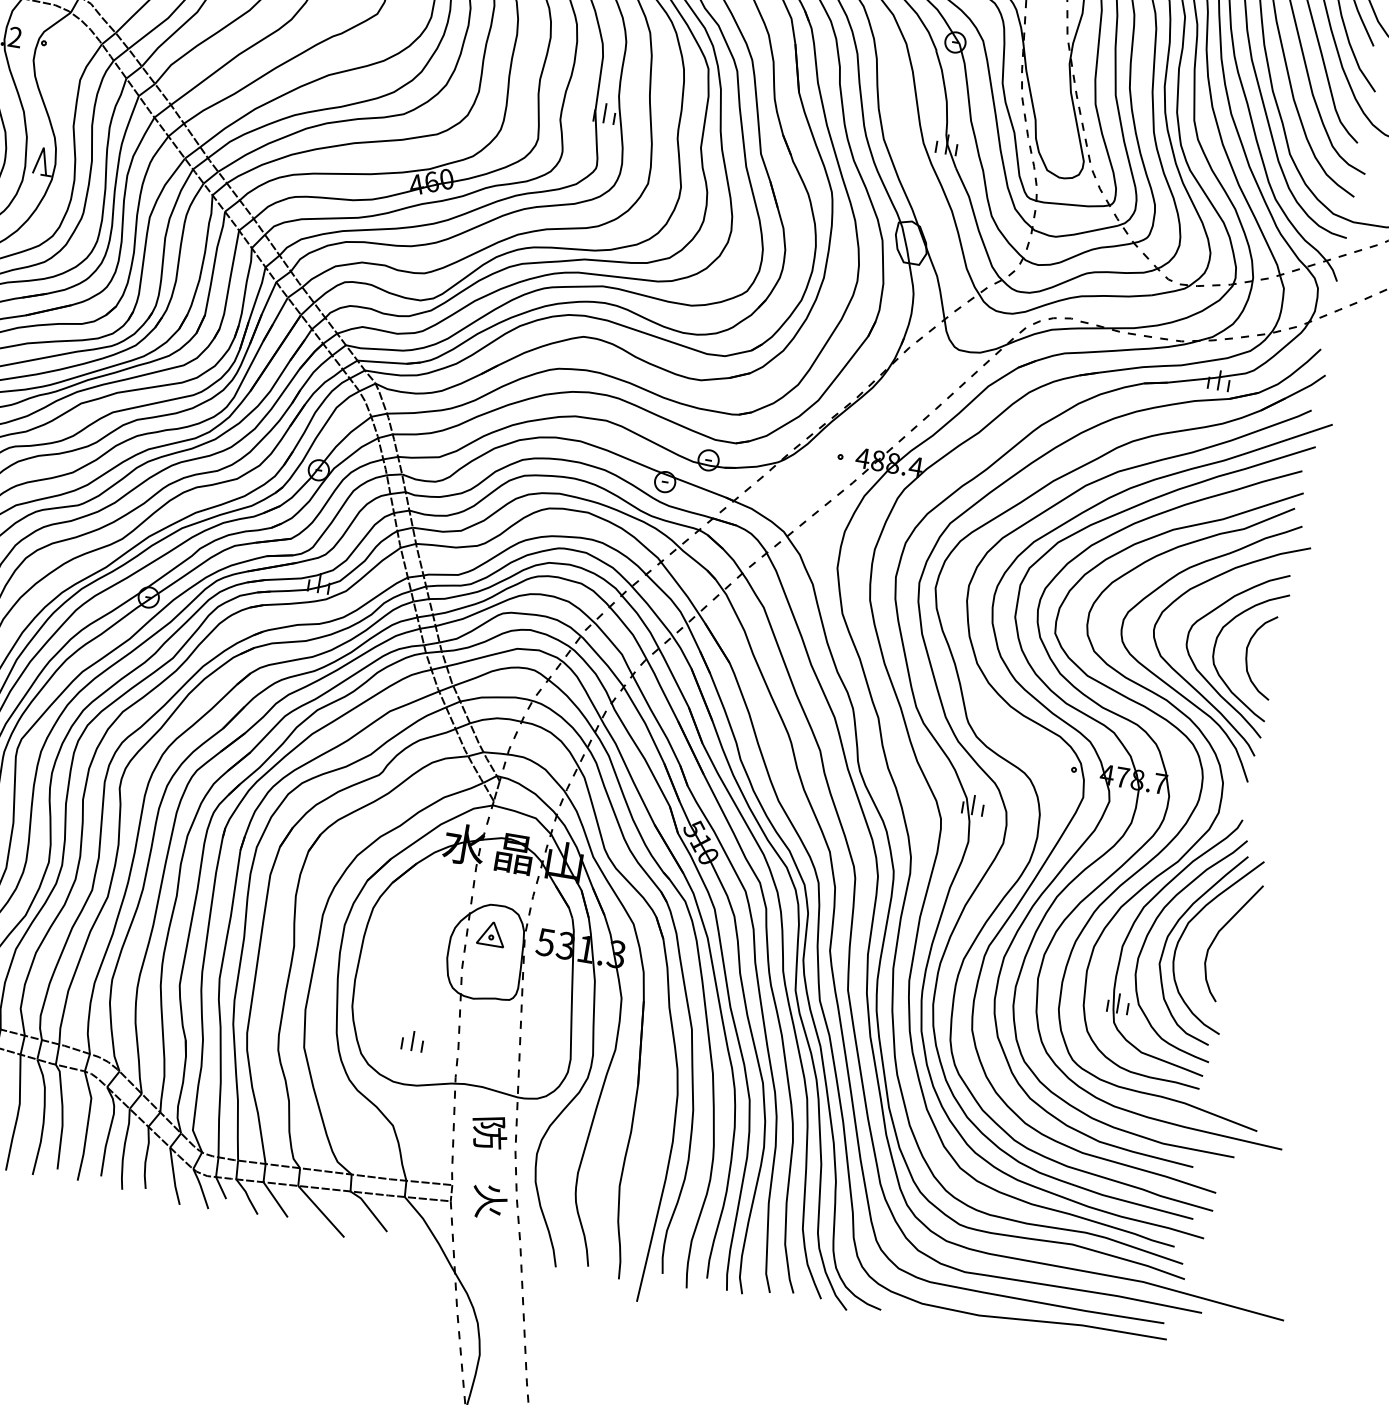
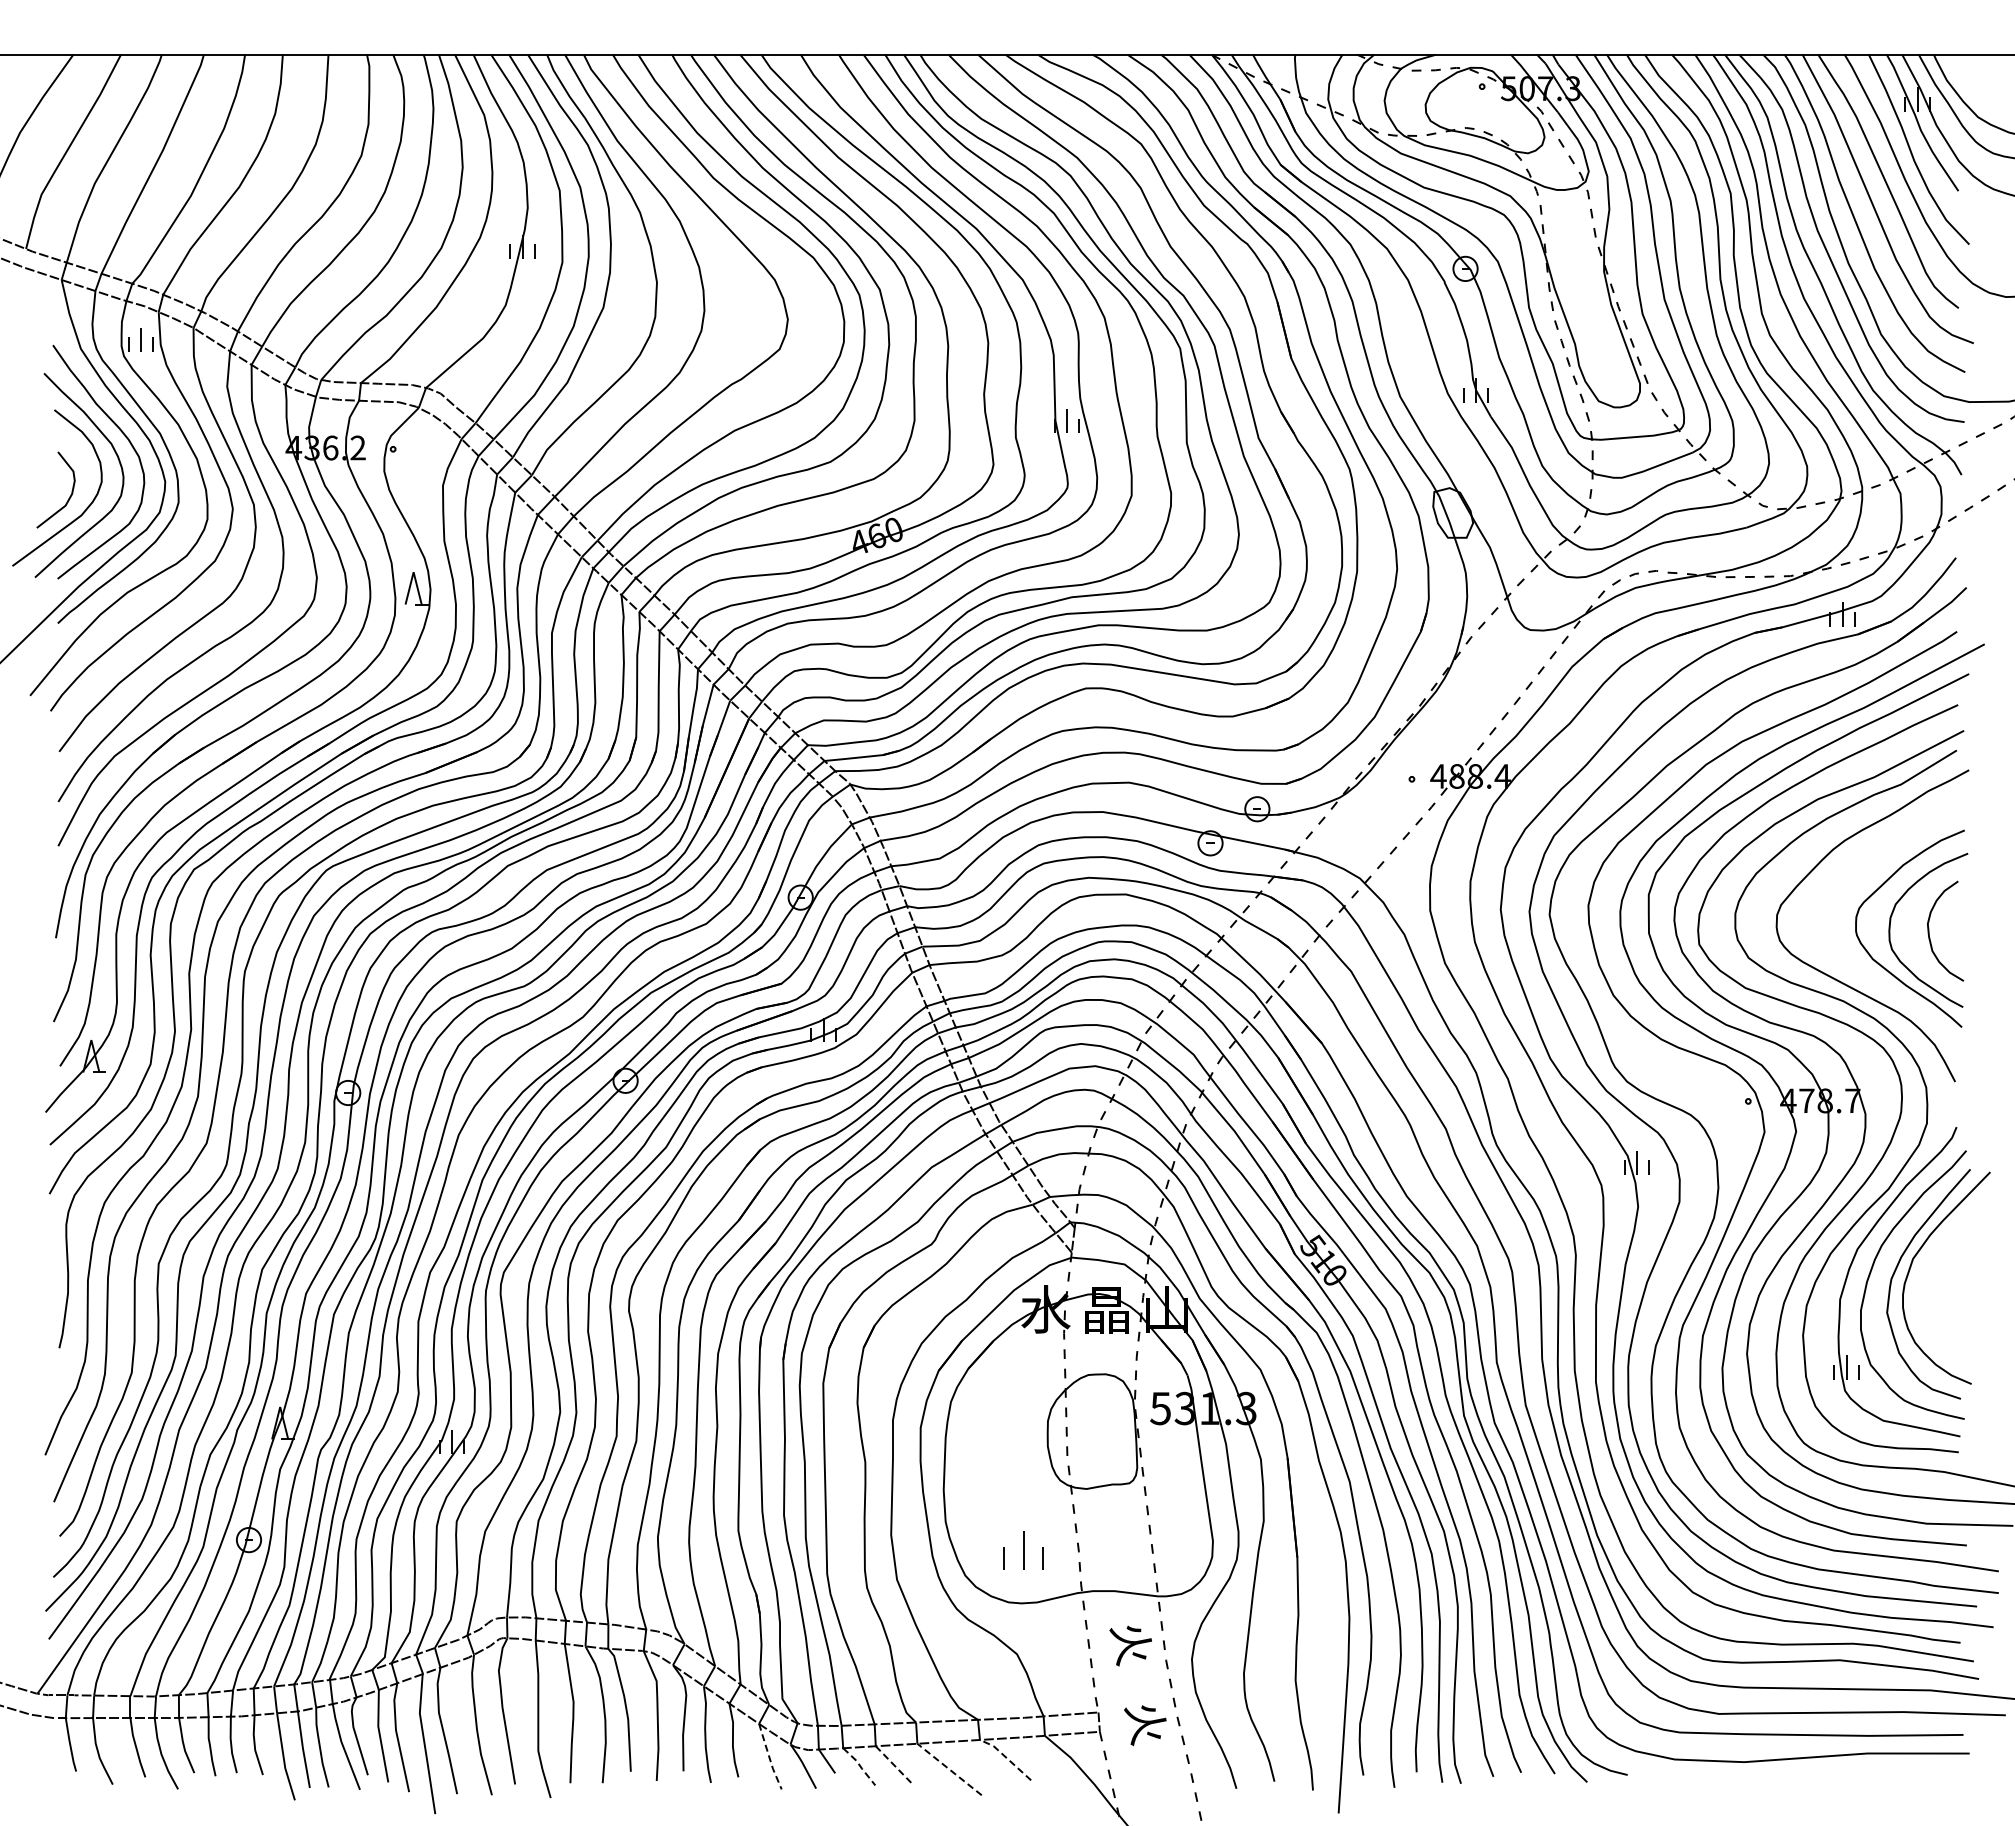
curve: (1187, 681) -> (1864, 974), removed
part: (491, 933) -> (1095, 1408), removed
curve: (1218, 934) -> (1950, 1266), removed
part: (412, 1040) -> (1023, 1550), size x1.6
text: (489, 1133) -> (1131, 1644), 防 -> 火
line: (174, 1176) -> (769, 1757), solid -> dashed
line: (248, 1196) -> (860, 1766), solid -> dashed
line: (275, 1199) -> (893, 1764), solid -> dashed
line: (370, 1209) -> (1006, 1757), solid -> dashed
line: (321, 1211) -> (949, 1769), solid -> dashed

